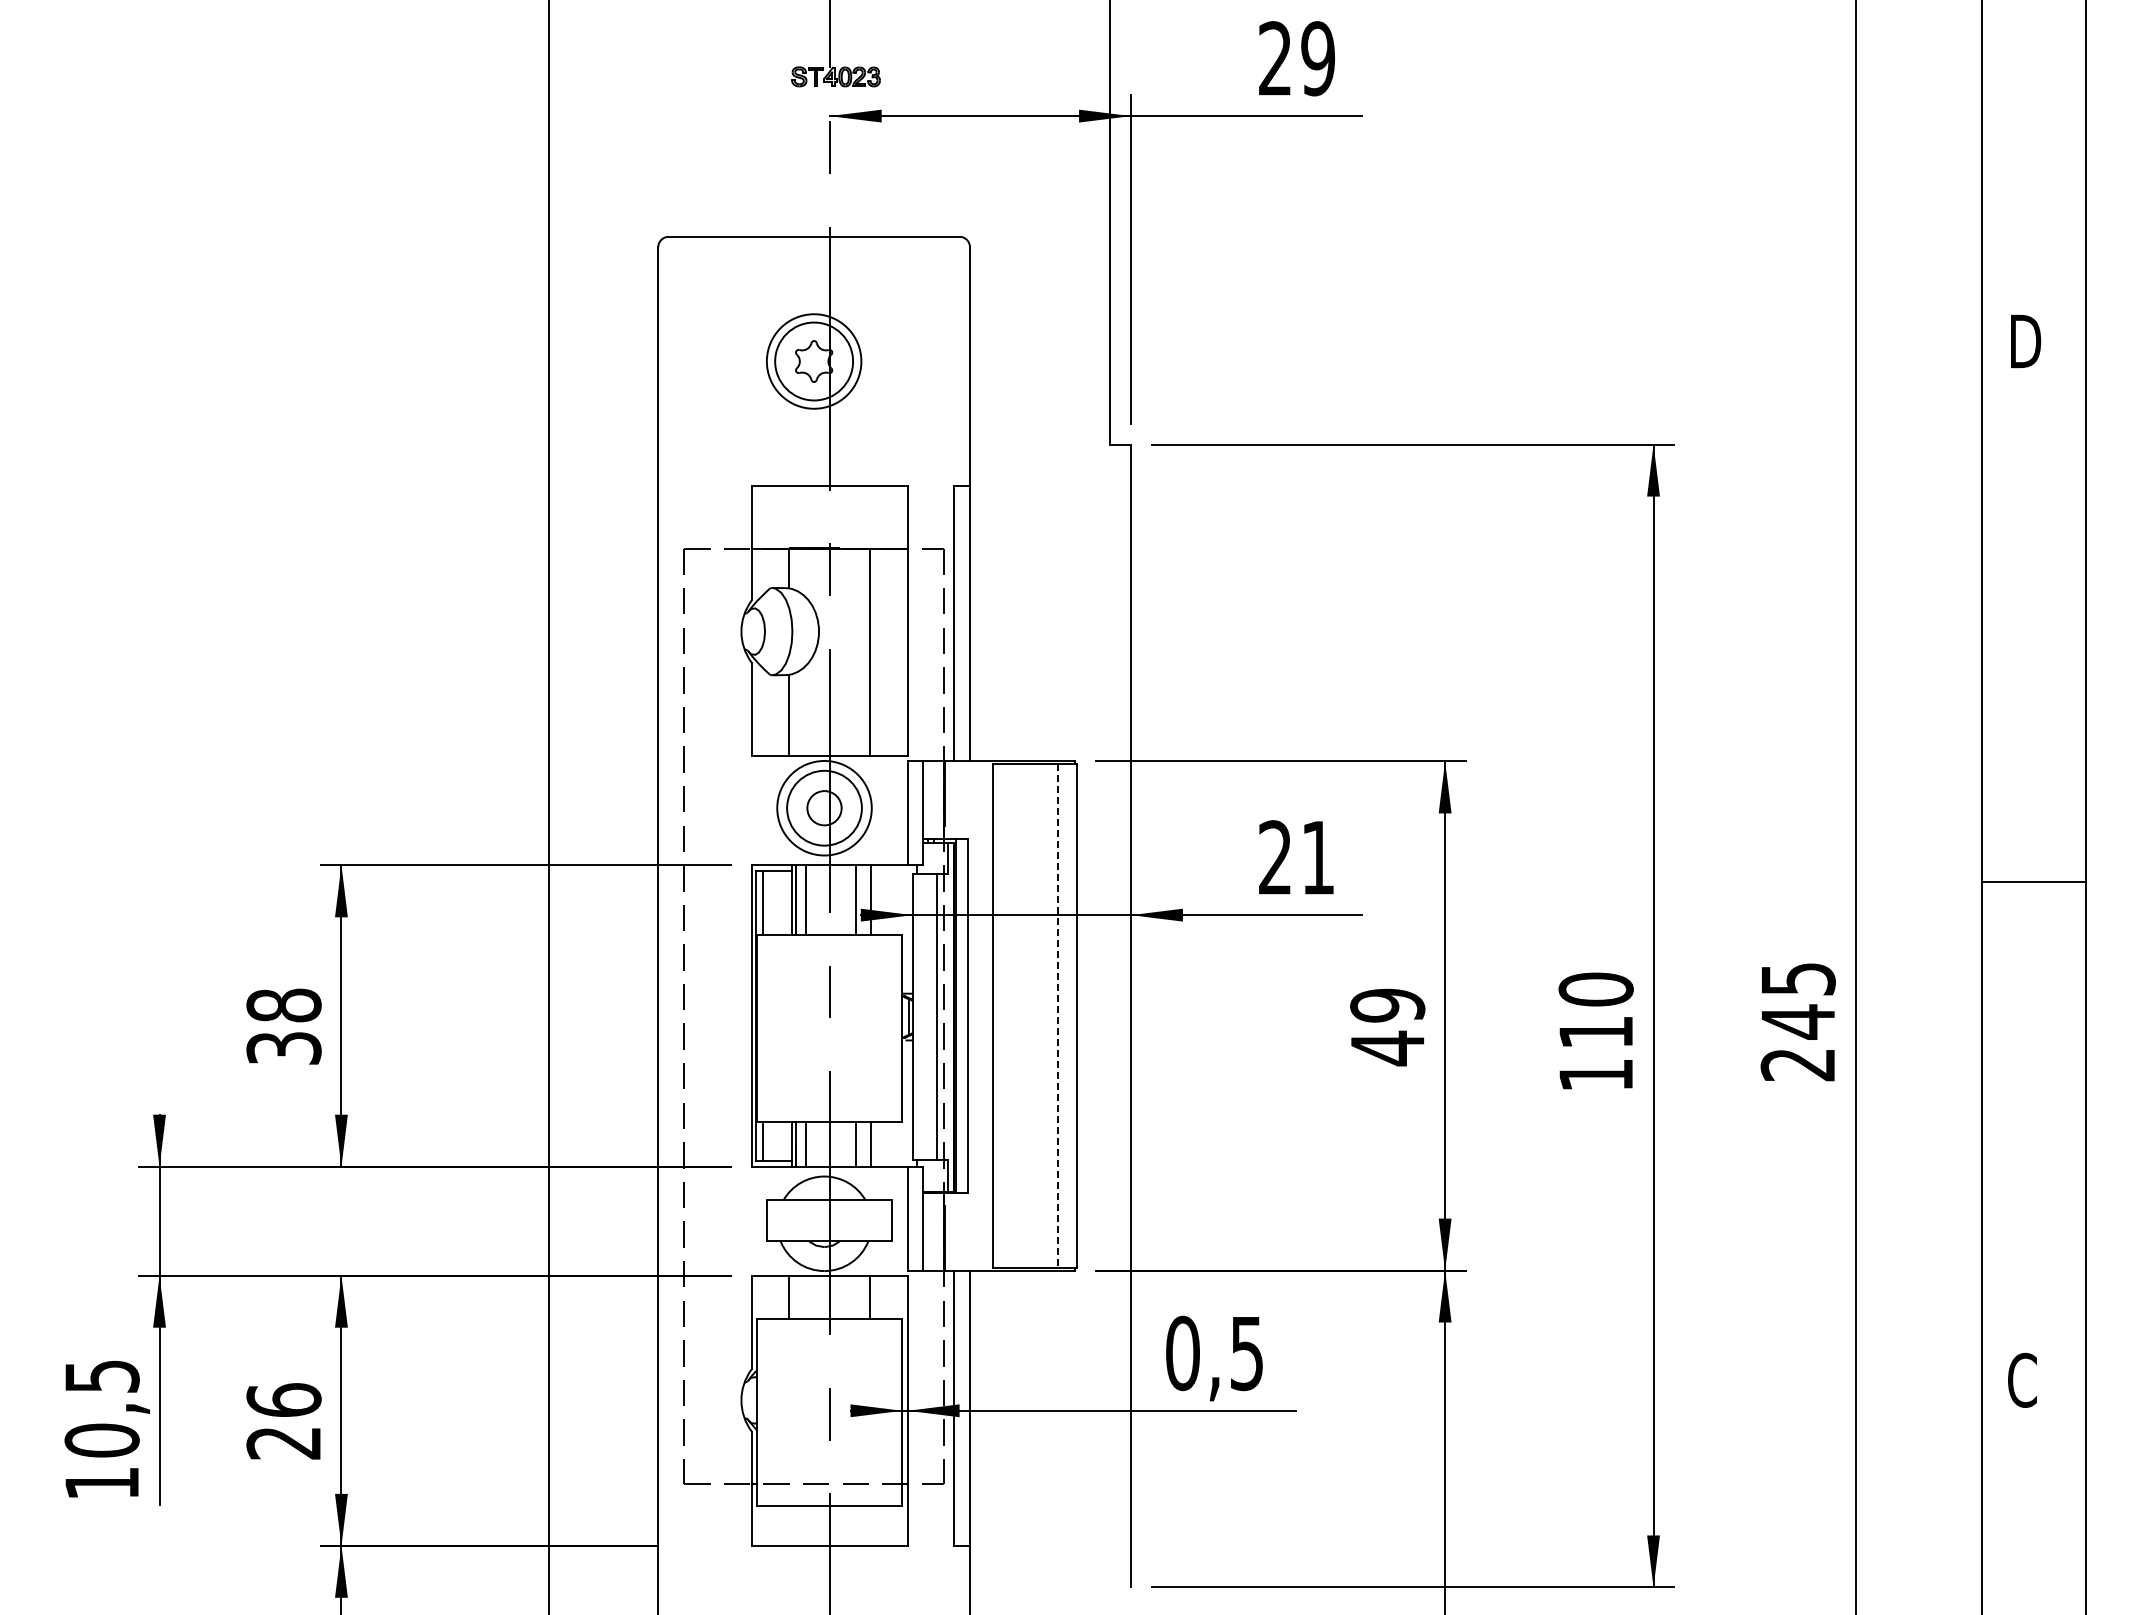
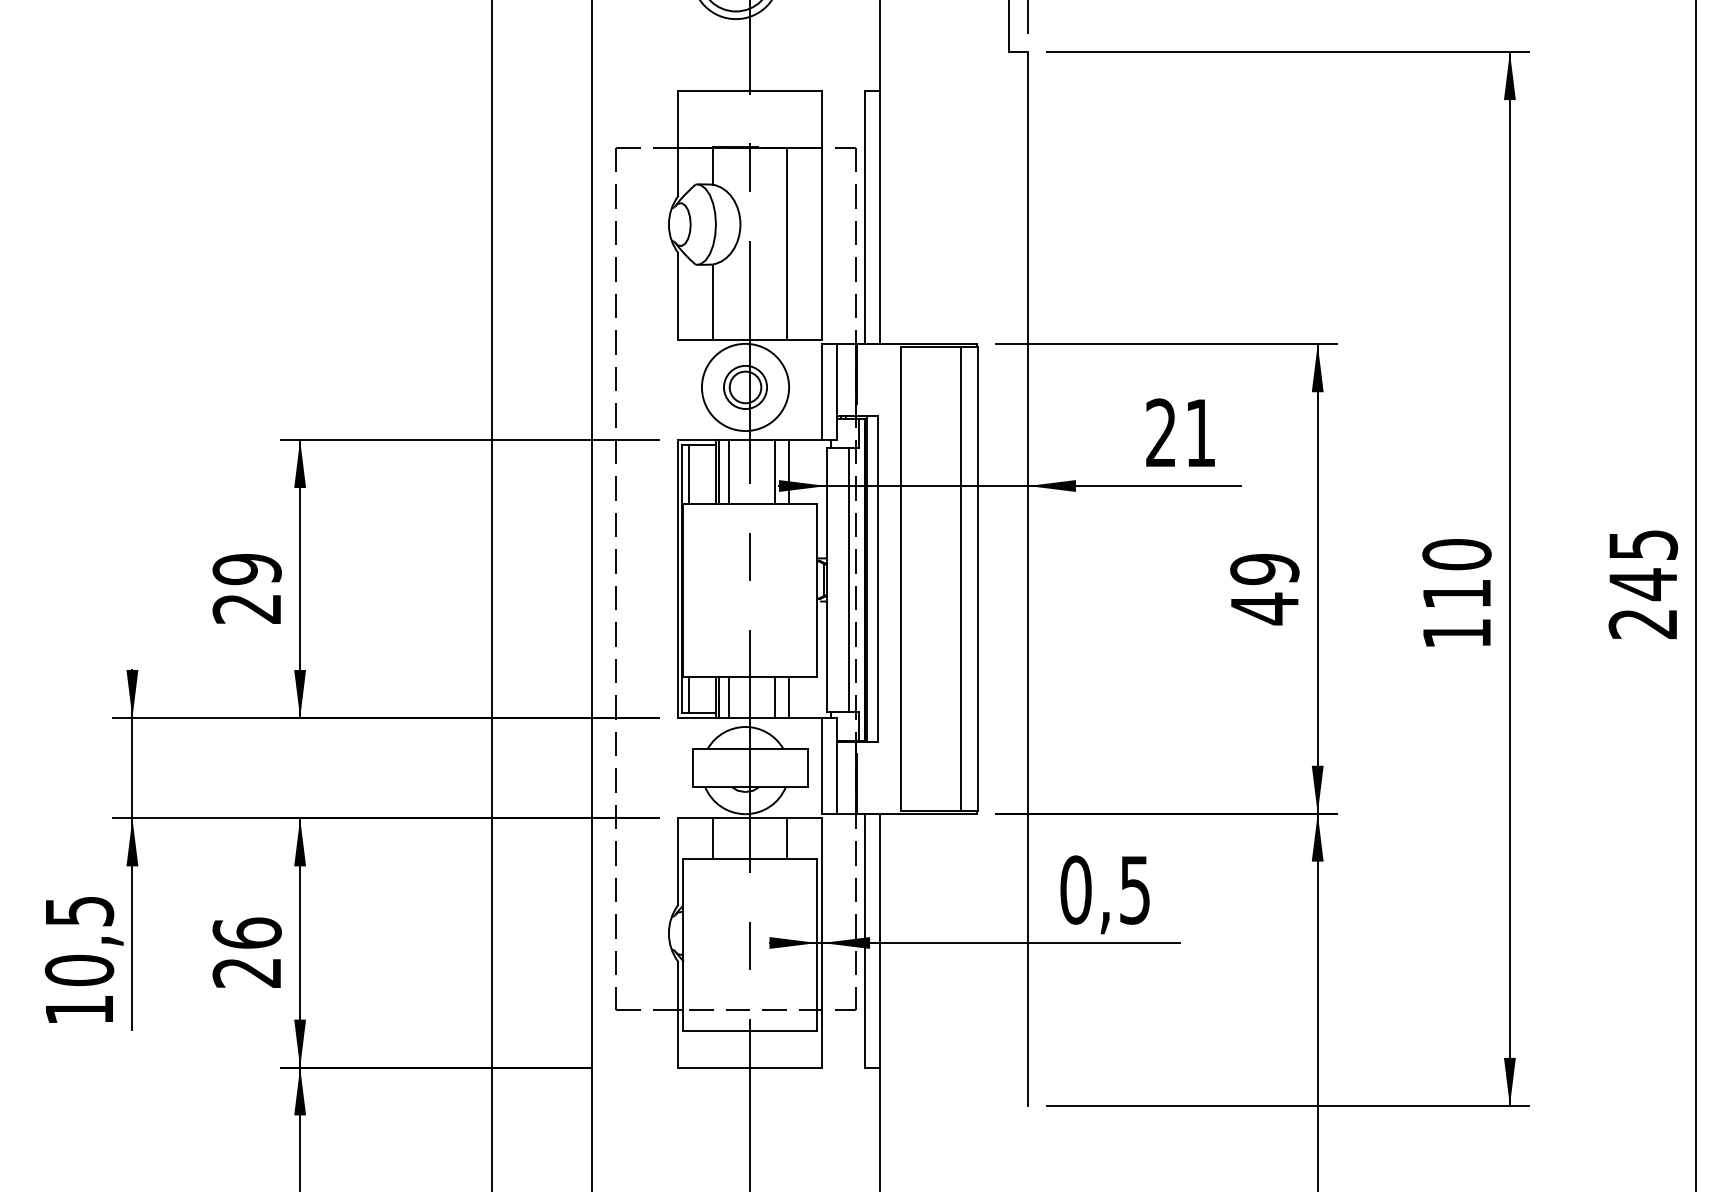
circle: (824, 807) -> (745, 386), size x0.62
line: (1058, 1016) -> (961, 579), dashed -> solid
text: (283, 1026) -> (246, 588), 38 -> 29

